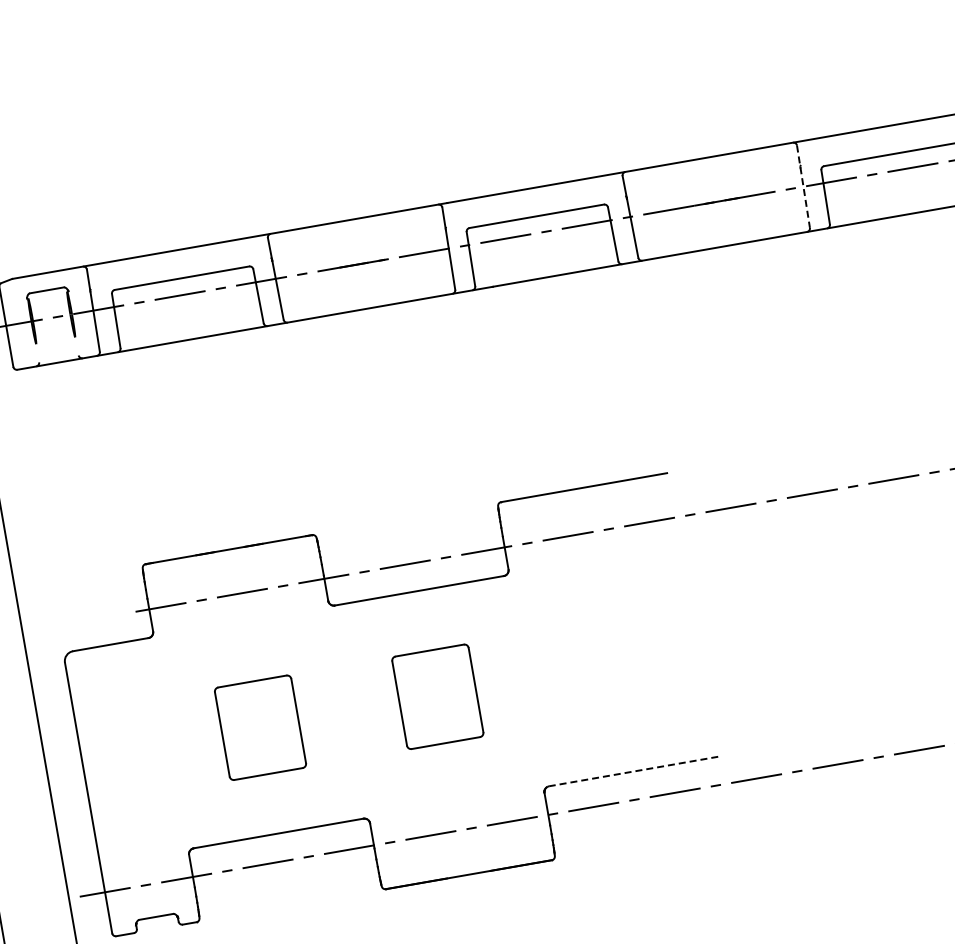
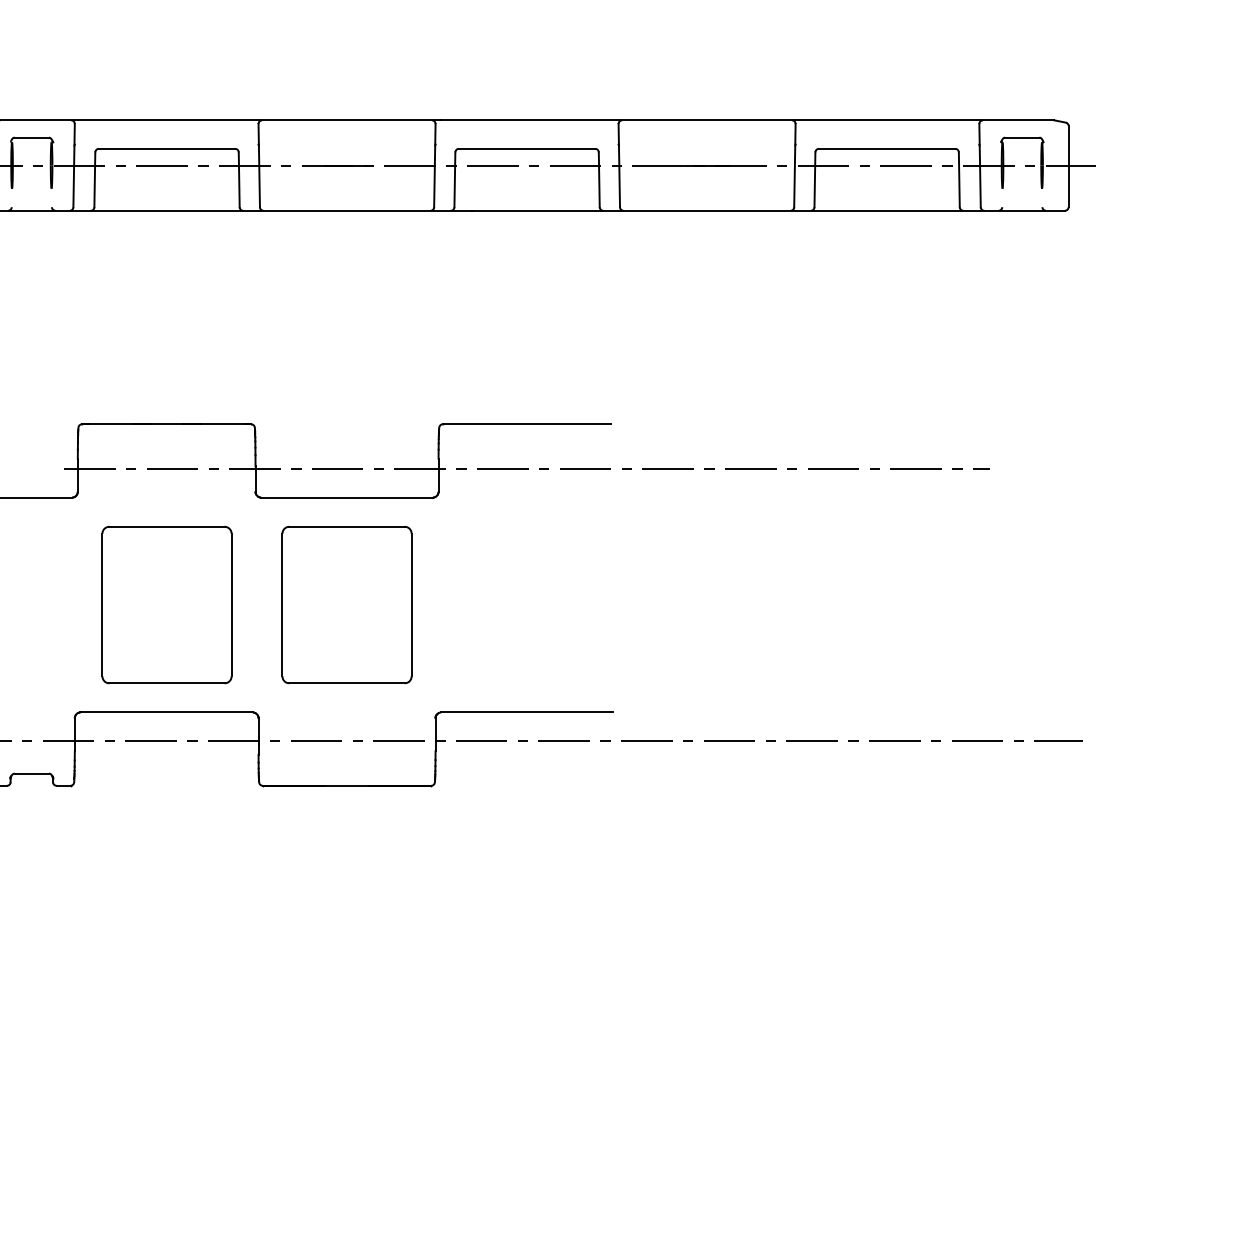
line: (803, 186) -> (794, 165), dashed -> solid
part: (437, 697) -> (346, 605), size x1.67
part: (260, 728) -> (166, 605), size x1.67
line: (634, 771) -> (527, 712), dashed -> solid

